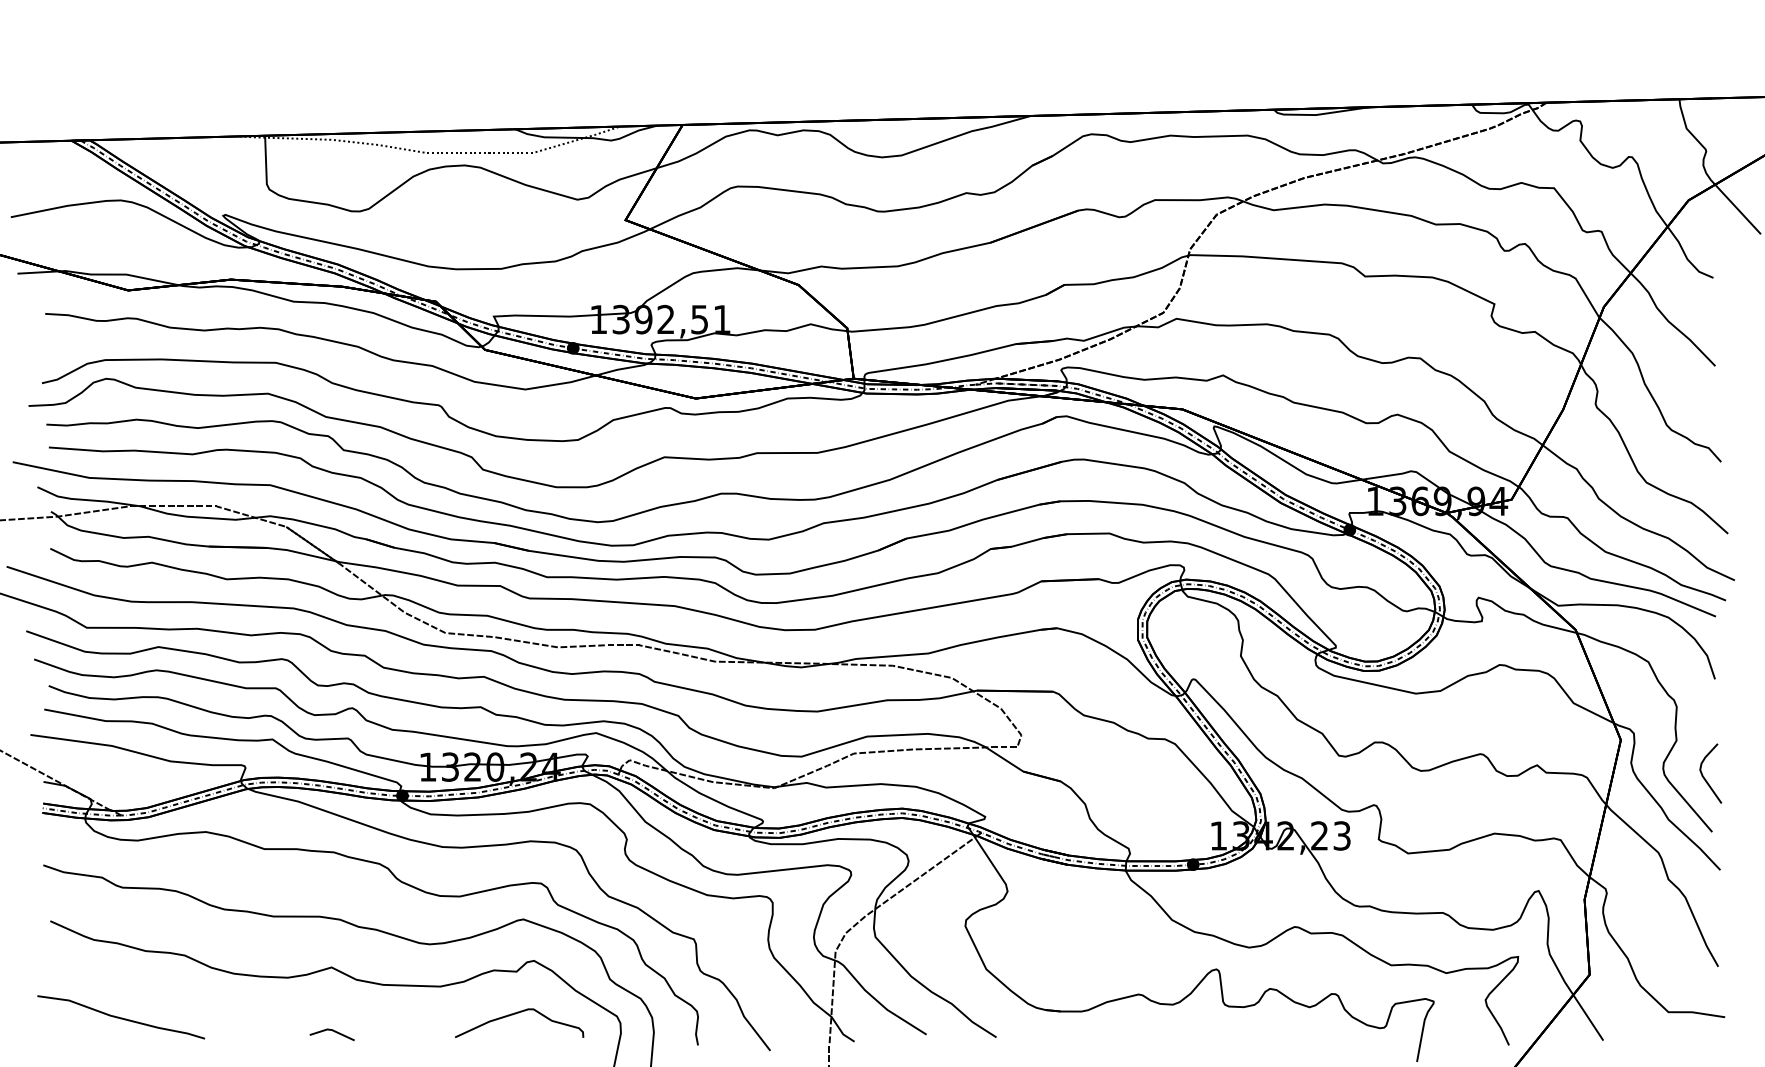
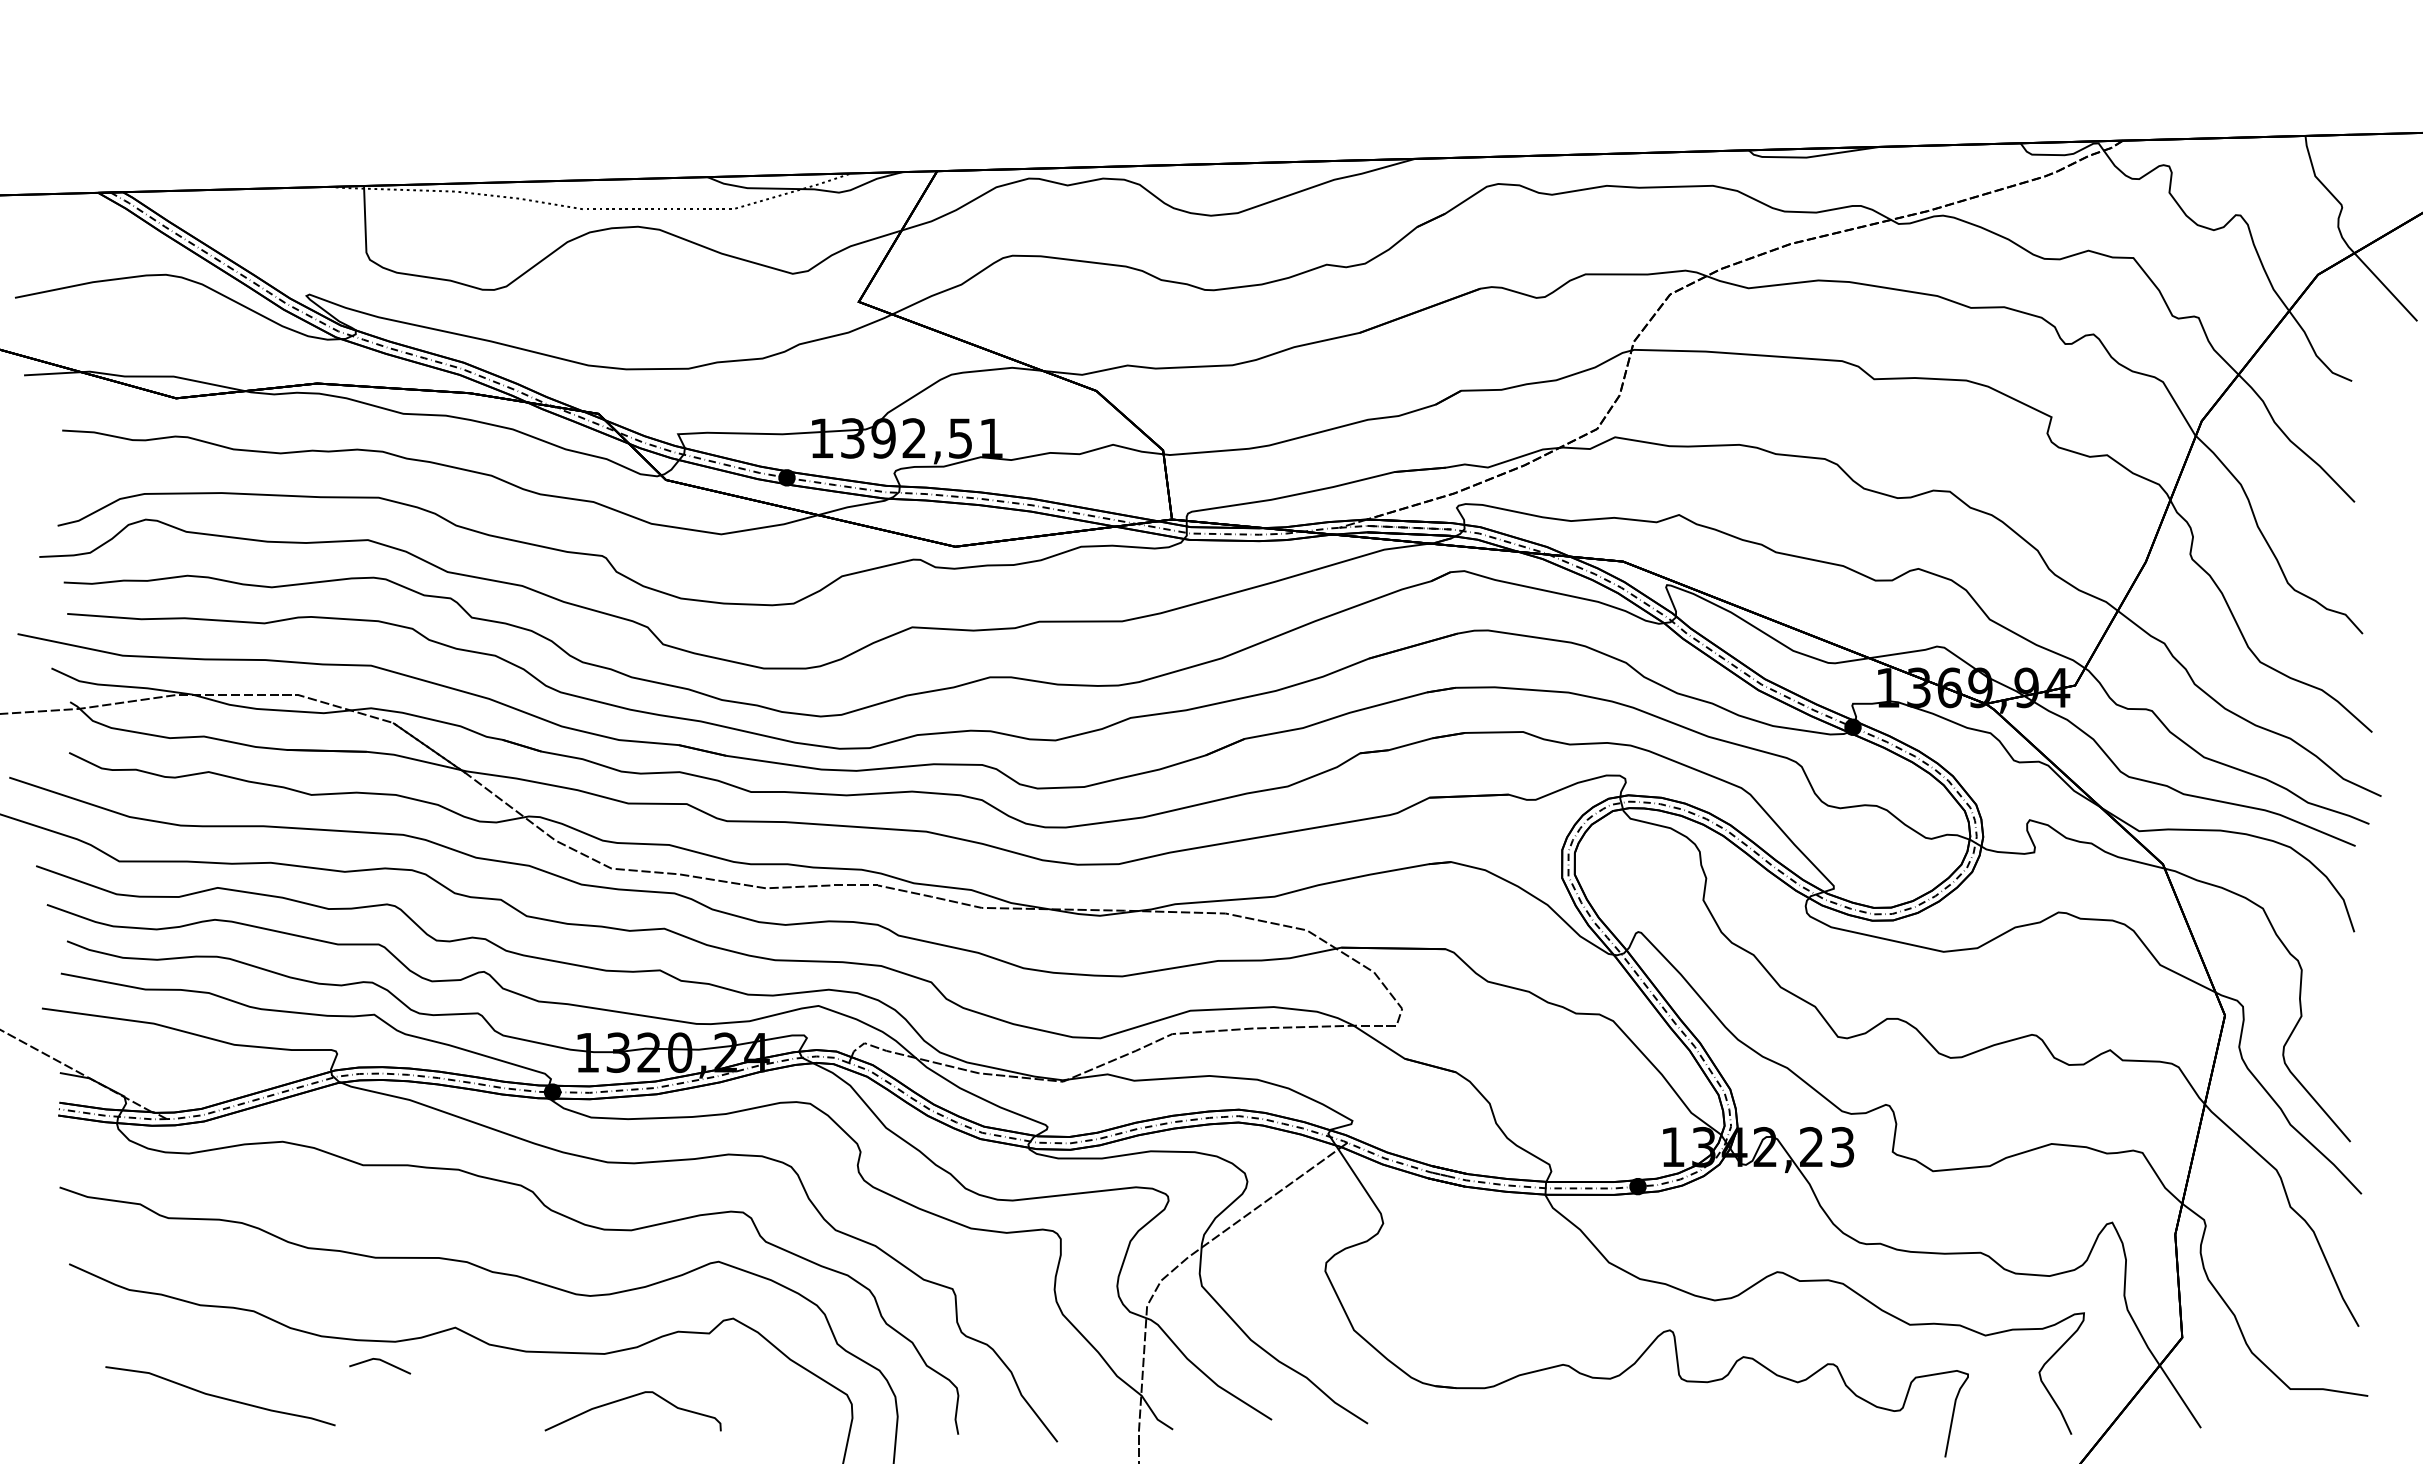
curve: (1704, 777) -> (2340, 1067), removed
curve: (516, 1013) -> (629, 1398), moved
curve: (121, 1017) -> (220, 1396), moved
line: (334, 1032) -> (383, 1362), moved

